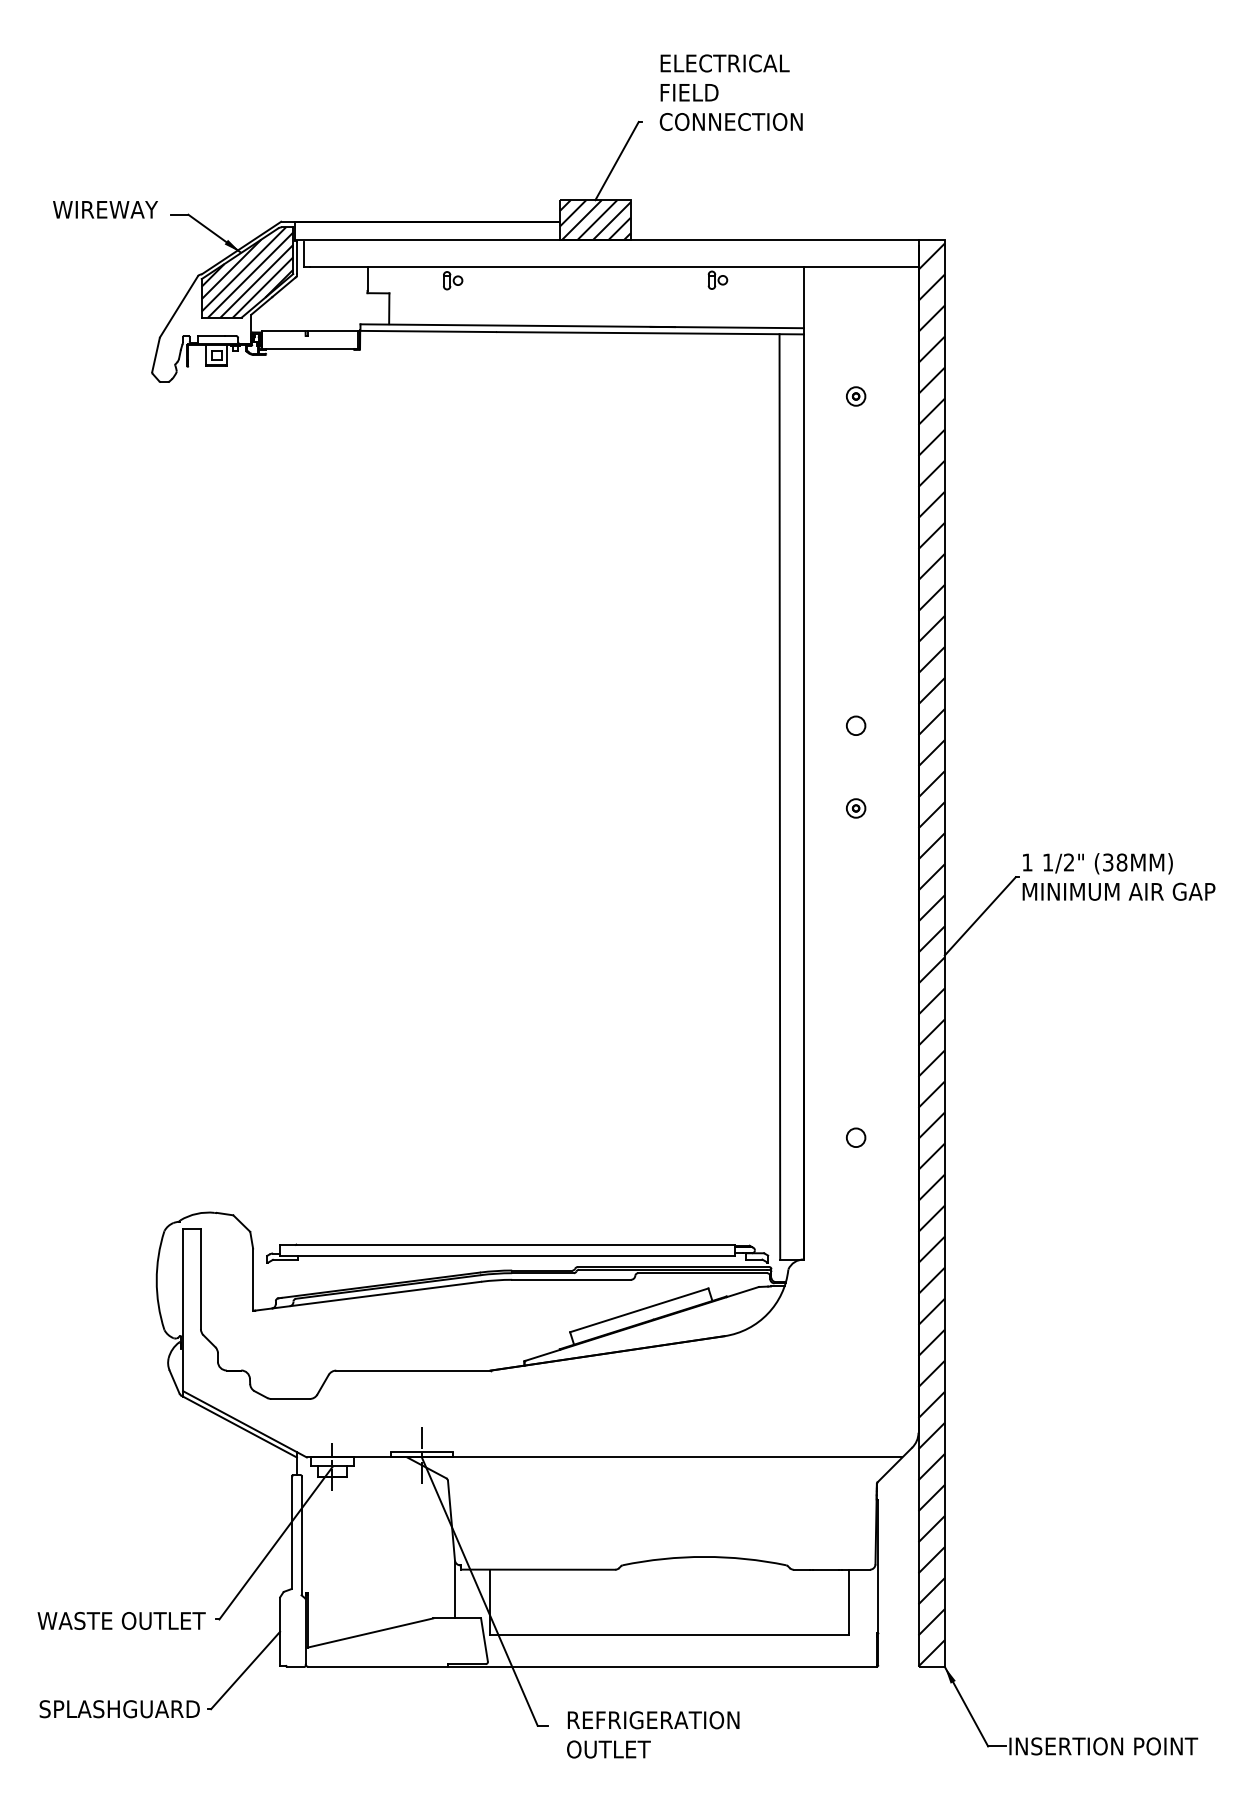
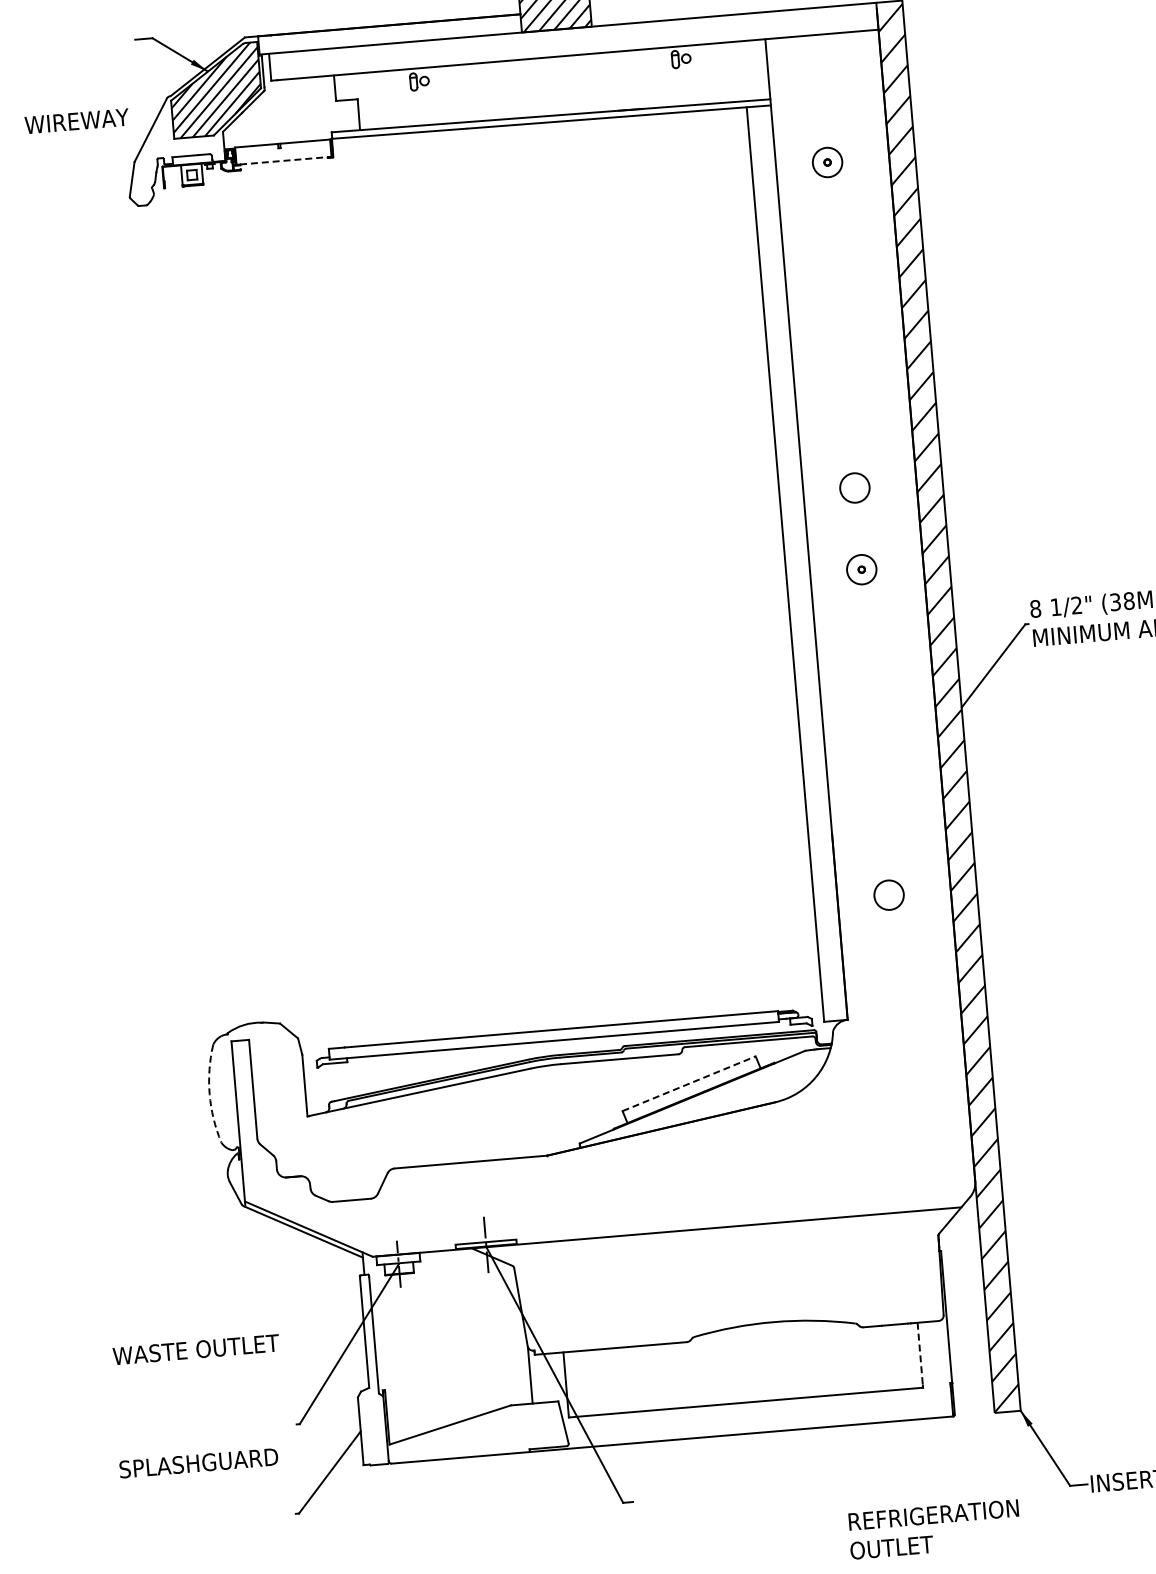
text: (105, 209) -> (76, 121), moved
line: (312, 348) -> (286, 160), solid -> dashed
circle: (855, 396) -> (826, 162), size x1.6
circle: (855, 725) -> (854, 487), size x1.6
circle: (855, 808) -> (861, 569), size x1.6
text: (1027, 862) -> (1035, 608), 1 -> 8
circle: (855, 1137) -> (888, 894), size x1.6
arc: (156, 1280) -> (209, 1094), solid -> dashed
line: (639, 1310) -> (689, 1083), solid -> dashed
line: (848, 1601) -> (920, 1354), solid -> dashed
text: (121, 1620) -> (196, 1349), moved
text: (119, 1709) -> (198, 1463), moved
text: (653, 1734) -> (934, 1529), moved

